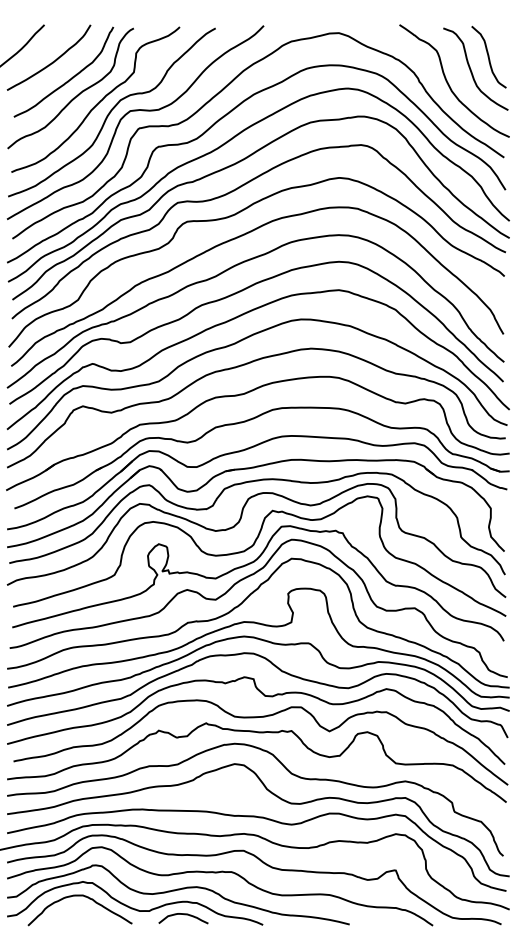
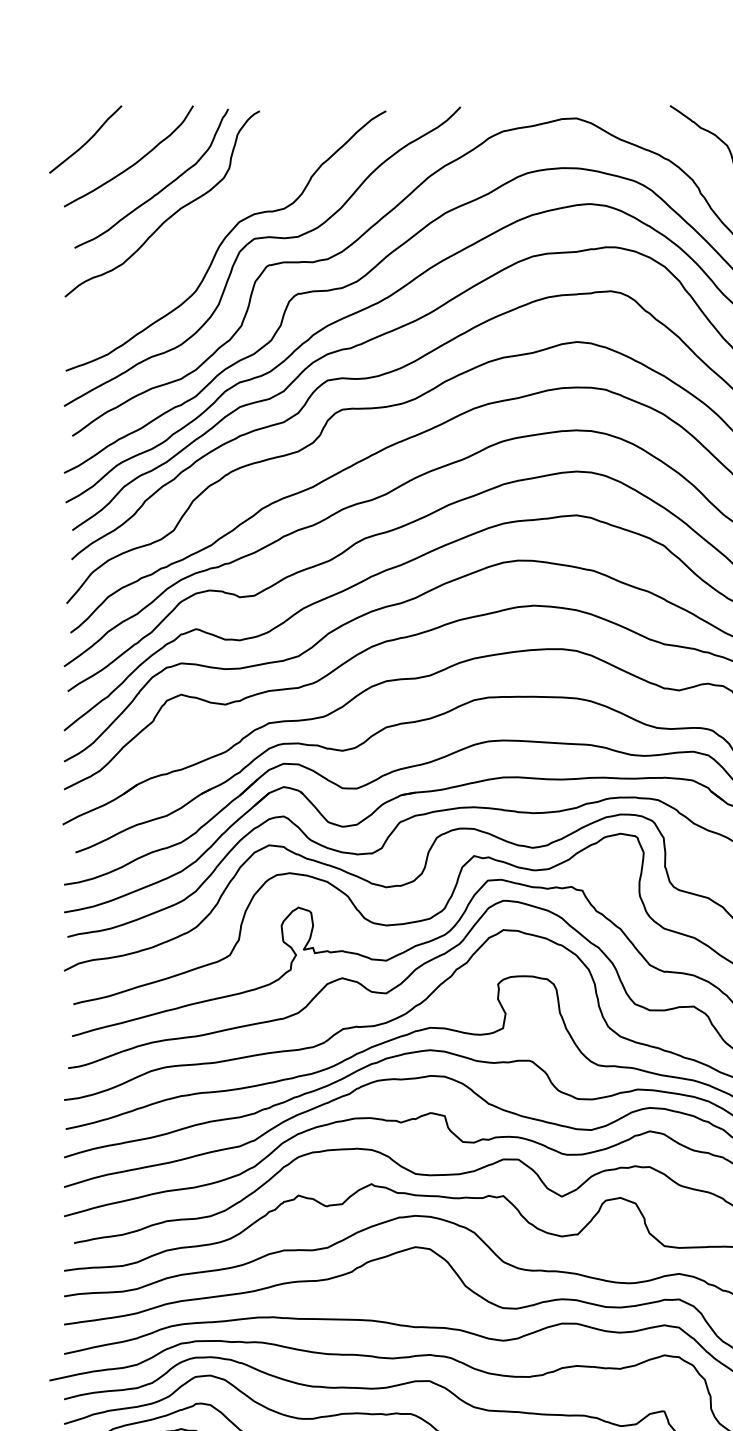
curve: (96, 103) -> (202, 227), removed

